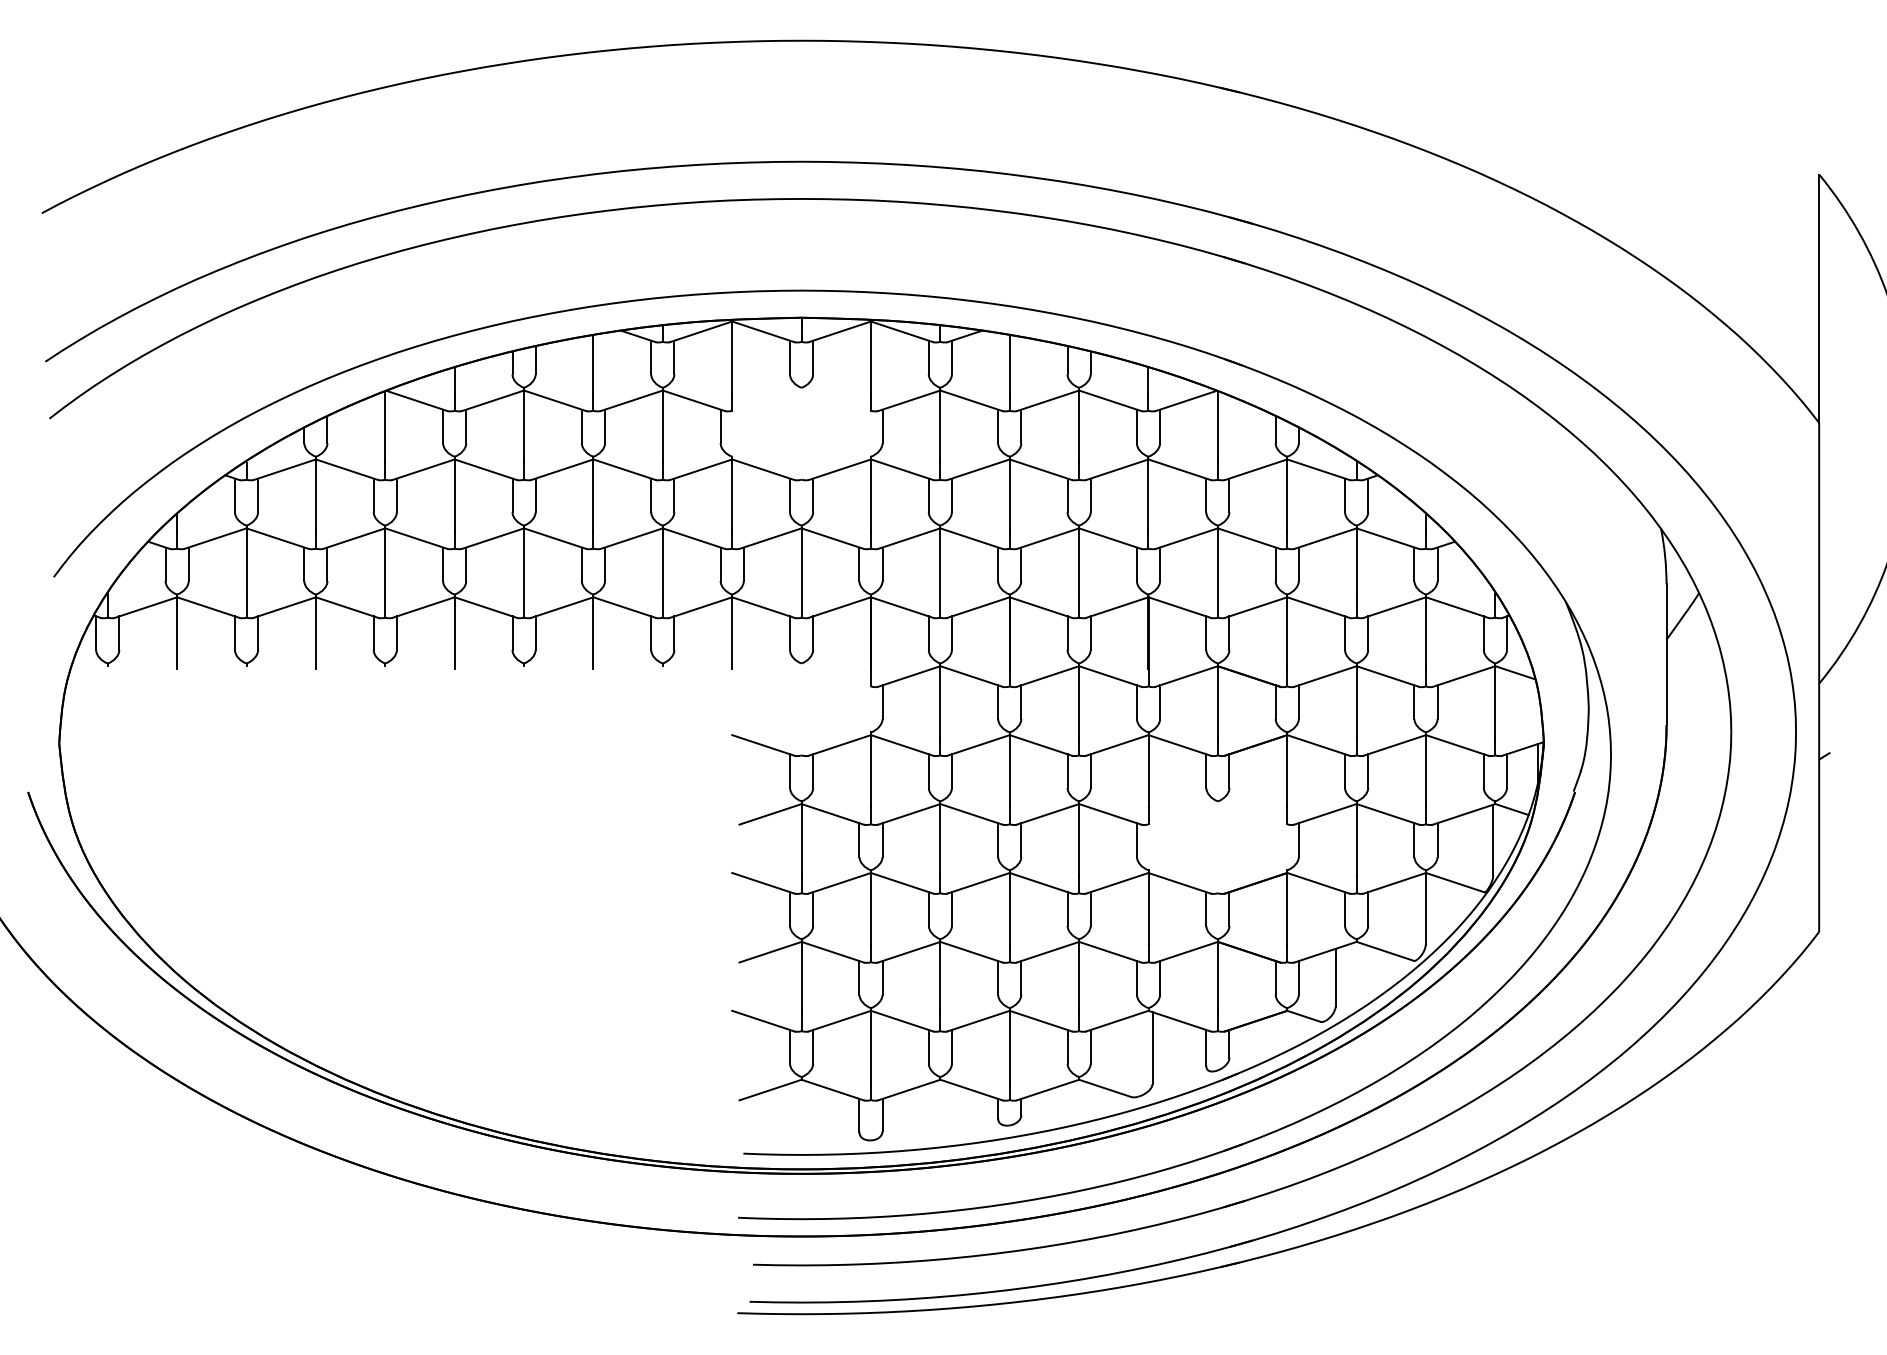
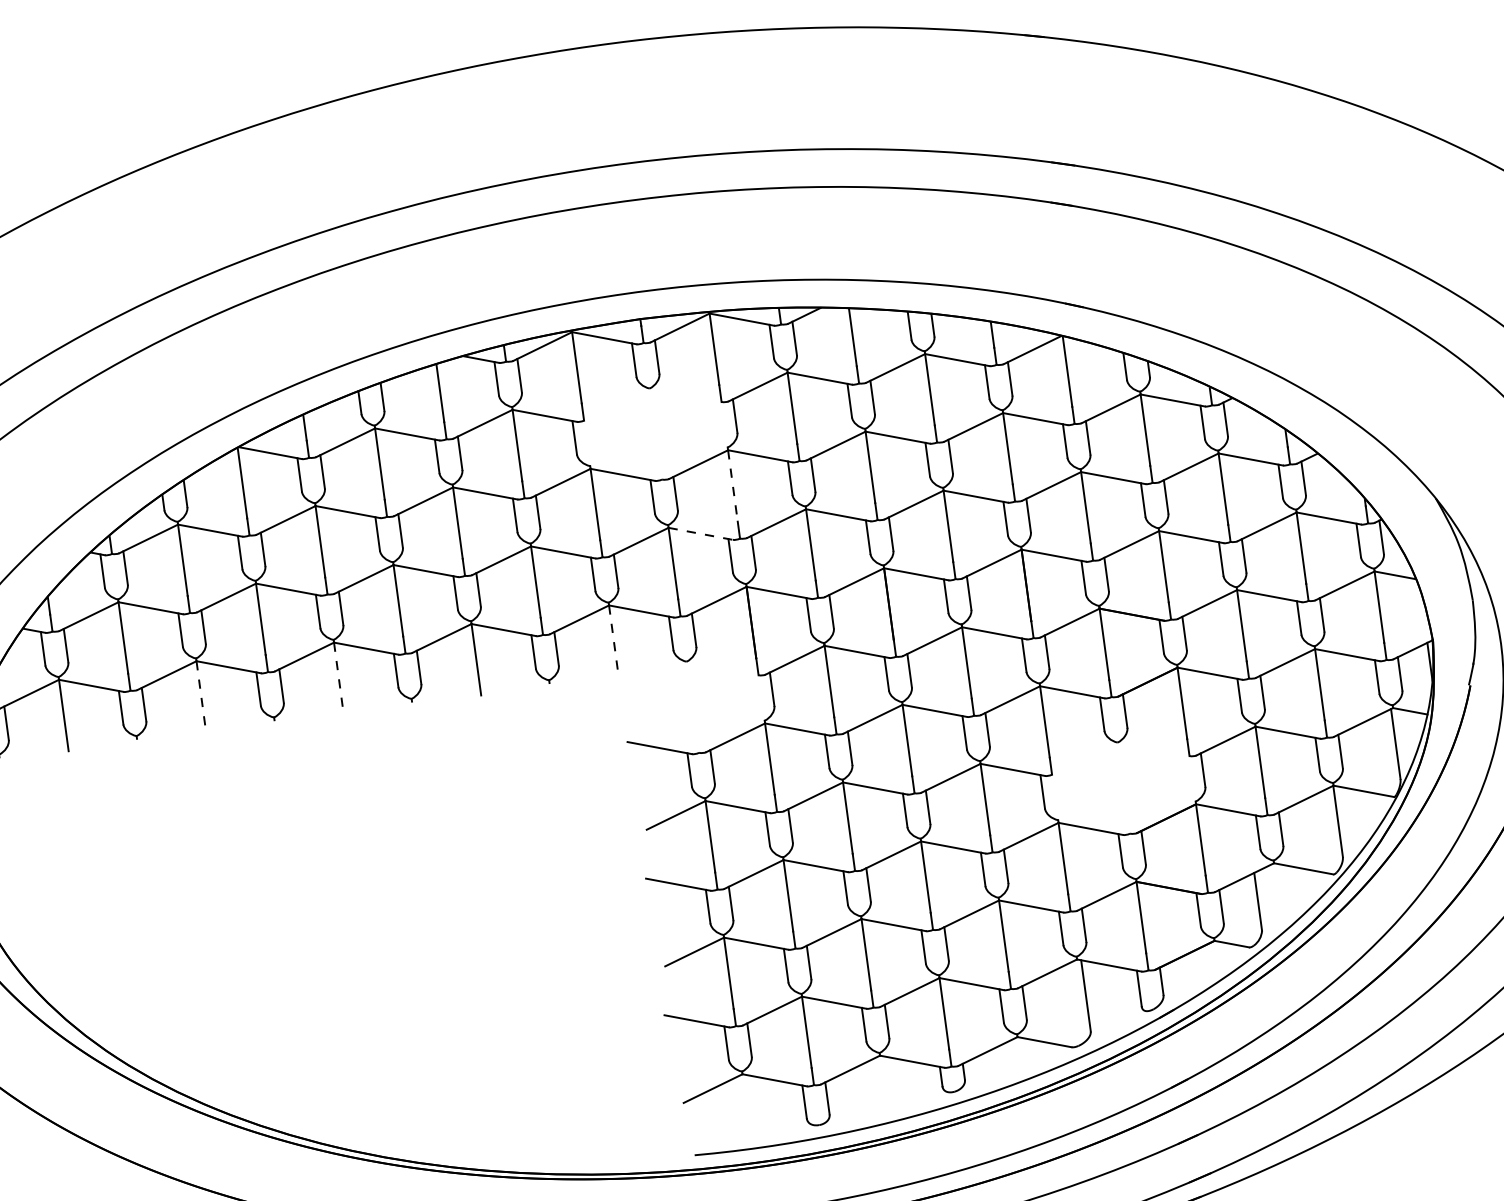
line: (870, 495) -> (732, 486), solid -> dashed
line: (832, 538) -> (700, 533), solid -> dashed
line: (315, 633) -> (200, 697), solid -> dashed
line: (454, 633) -> (338, 678), solid -> dashed
line: (732, 633) -> (614, 641), solid -> dashed

